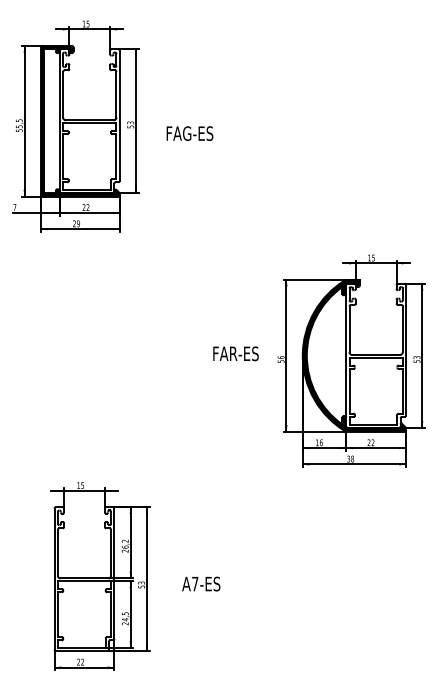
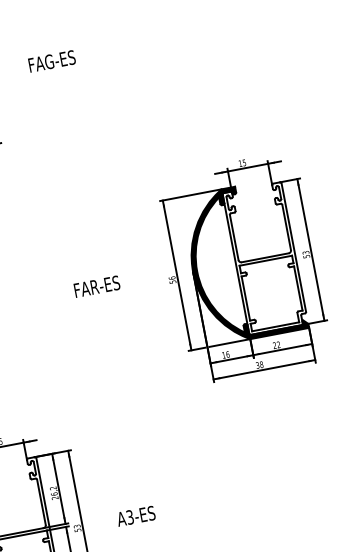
text: (189, 133) -> (51, 61), moved
text: (235, 353) -> (96, 286), moved
text: (195, 583) -> (130, 516), A7-ES -> A3-ES

